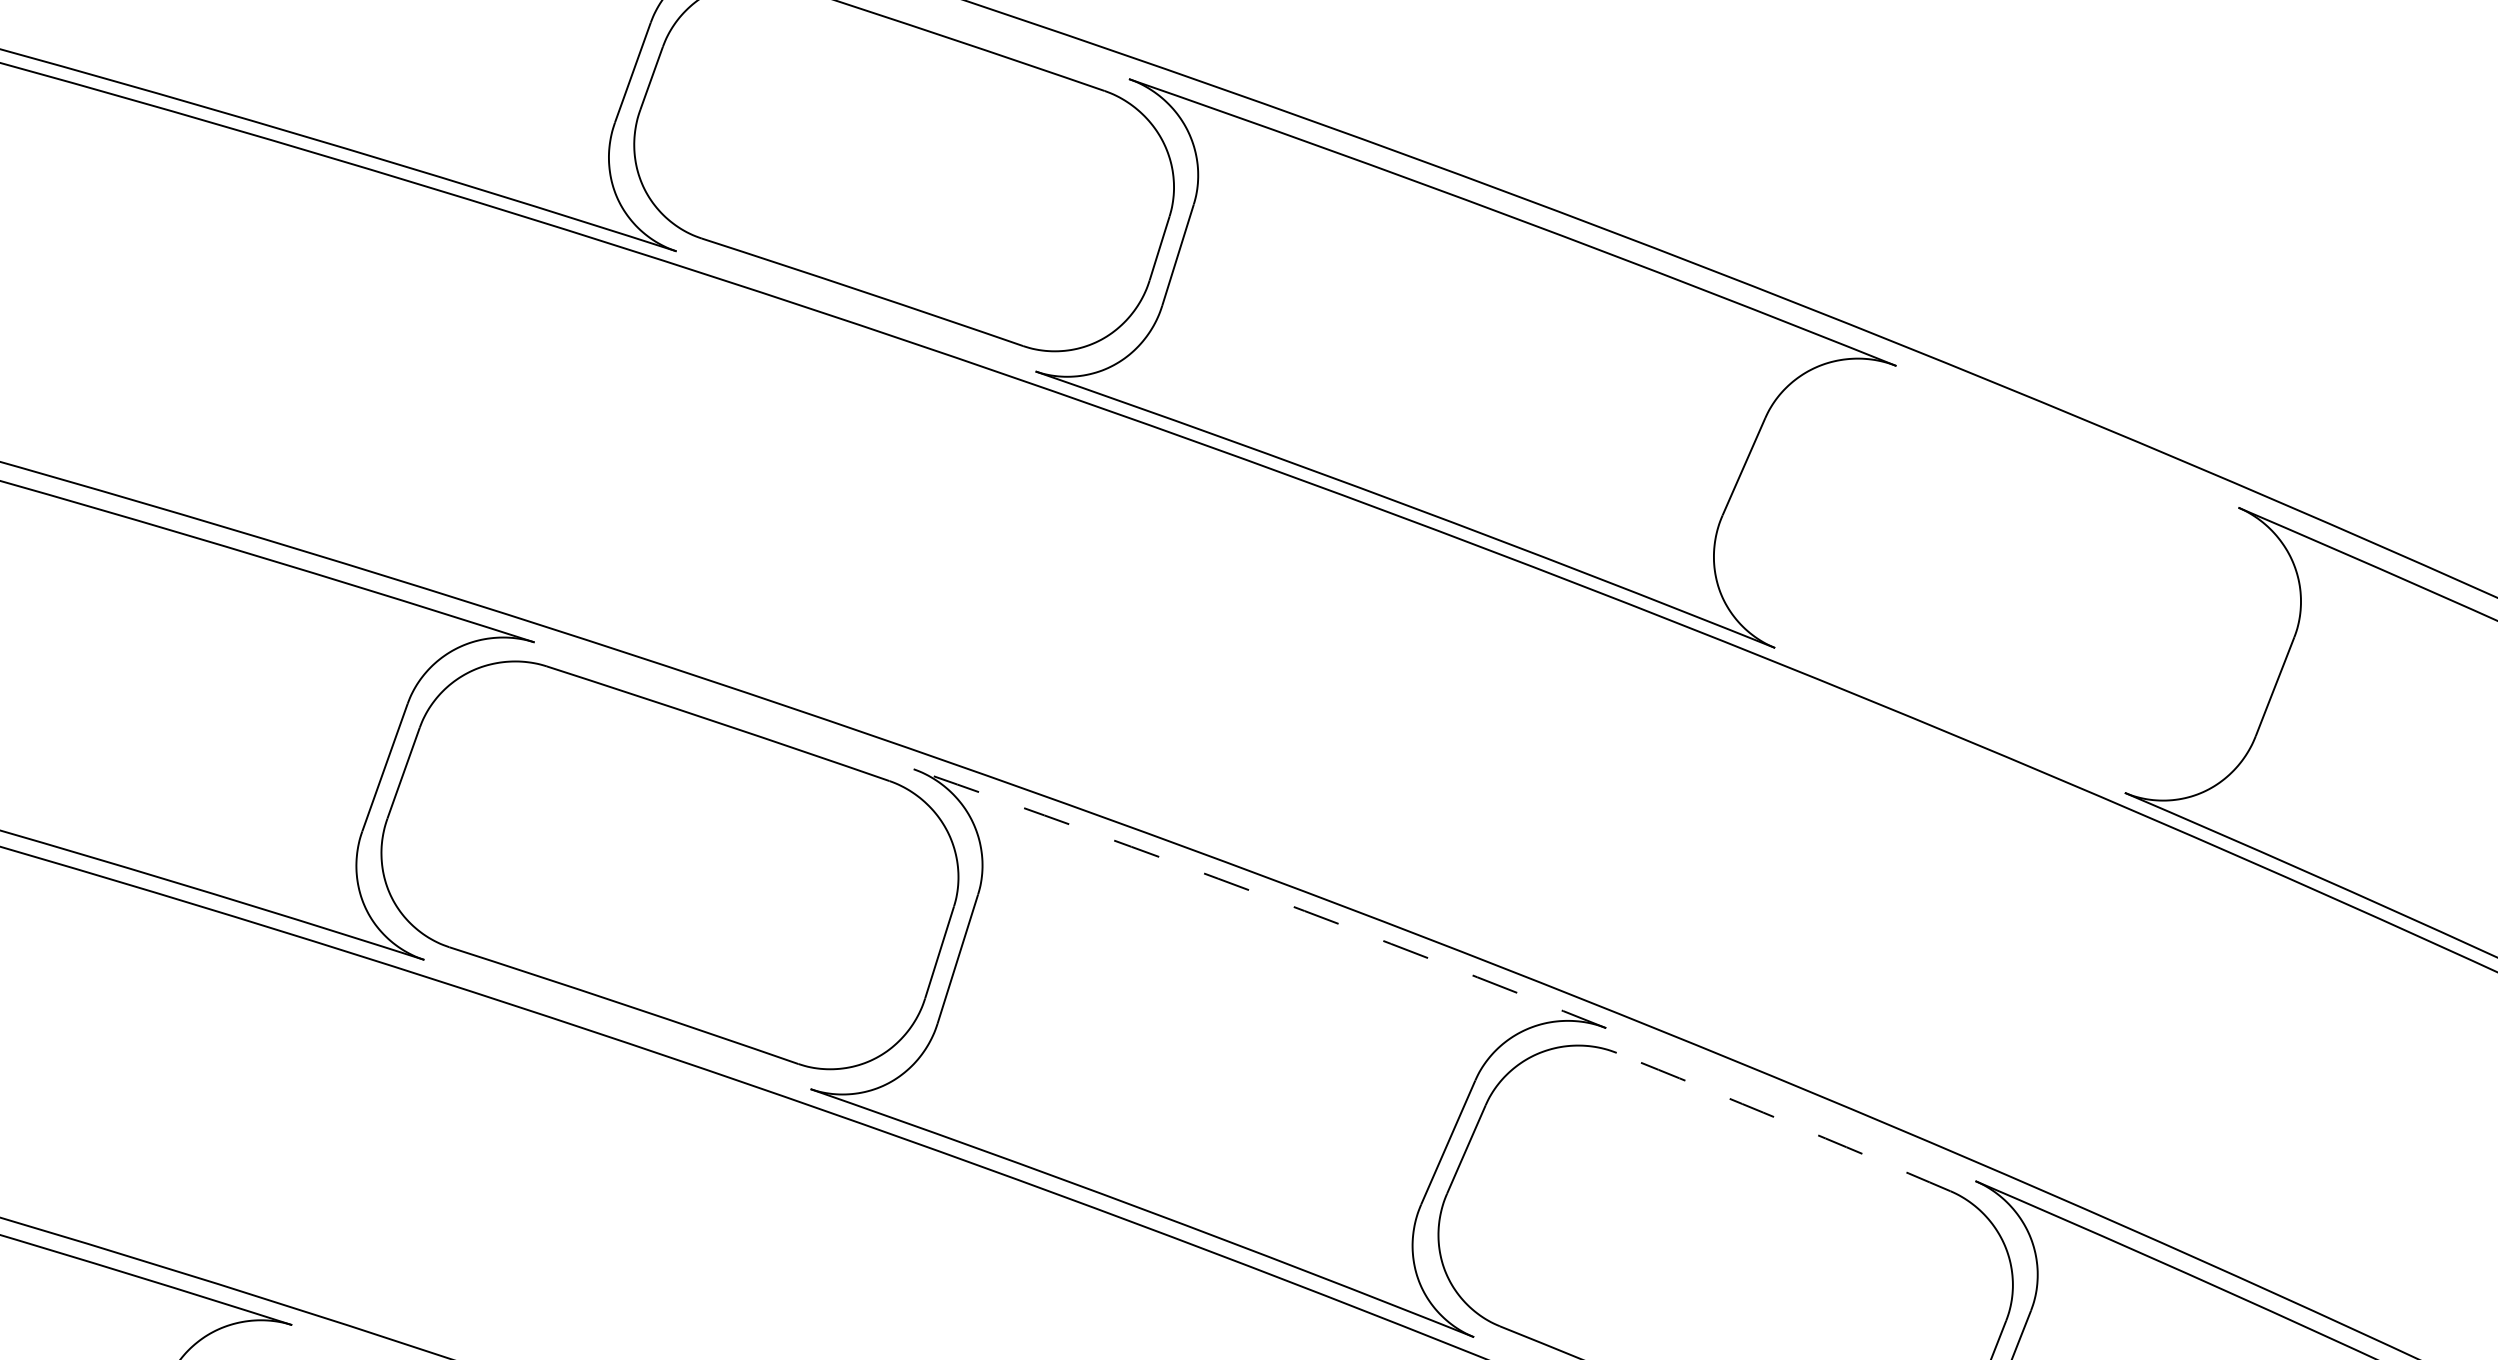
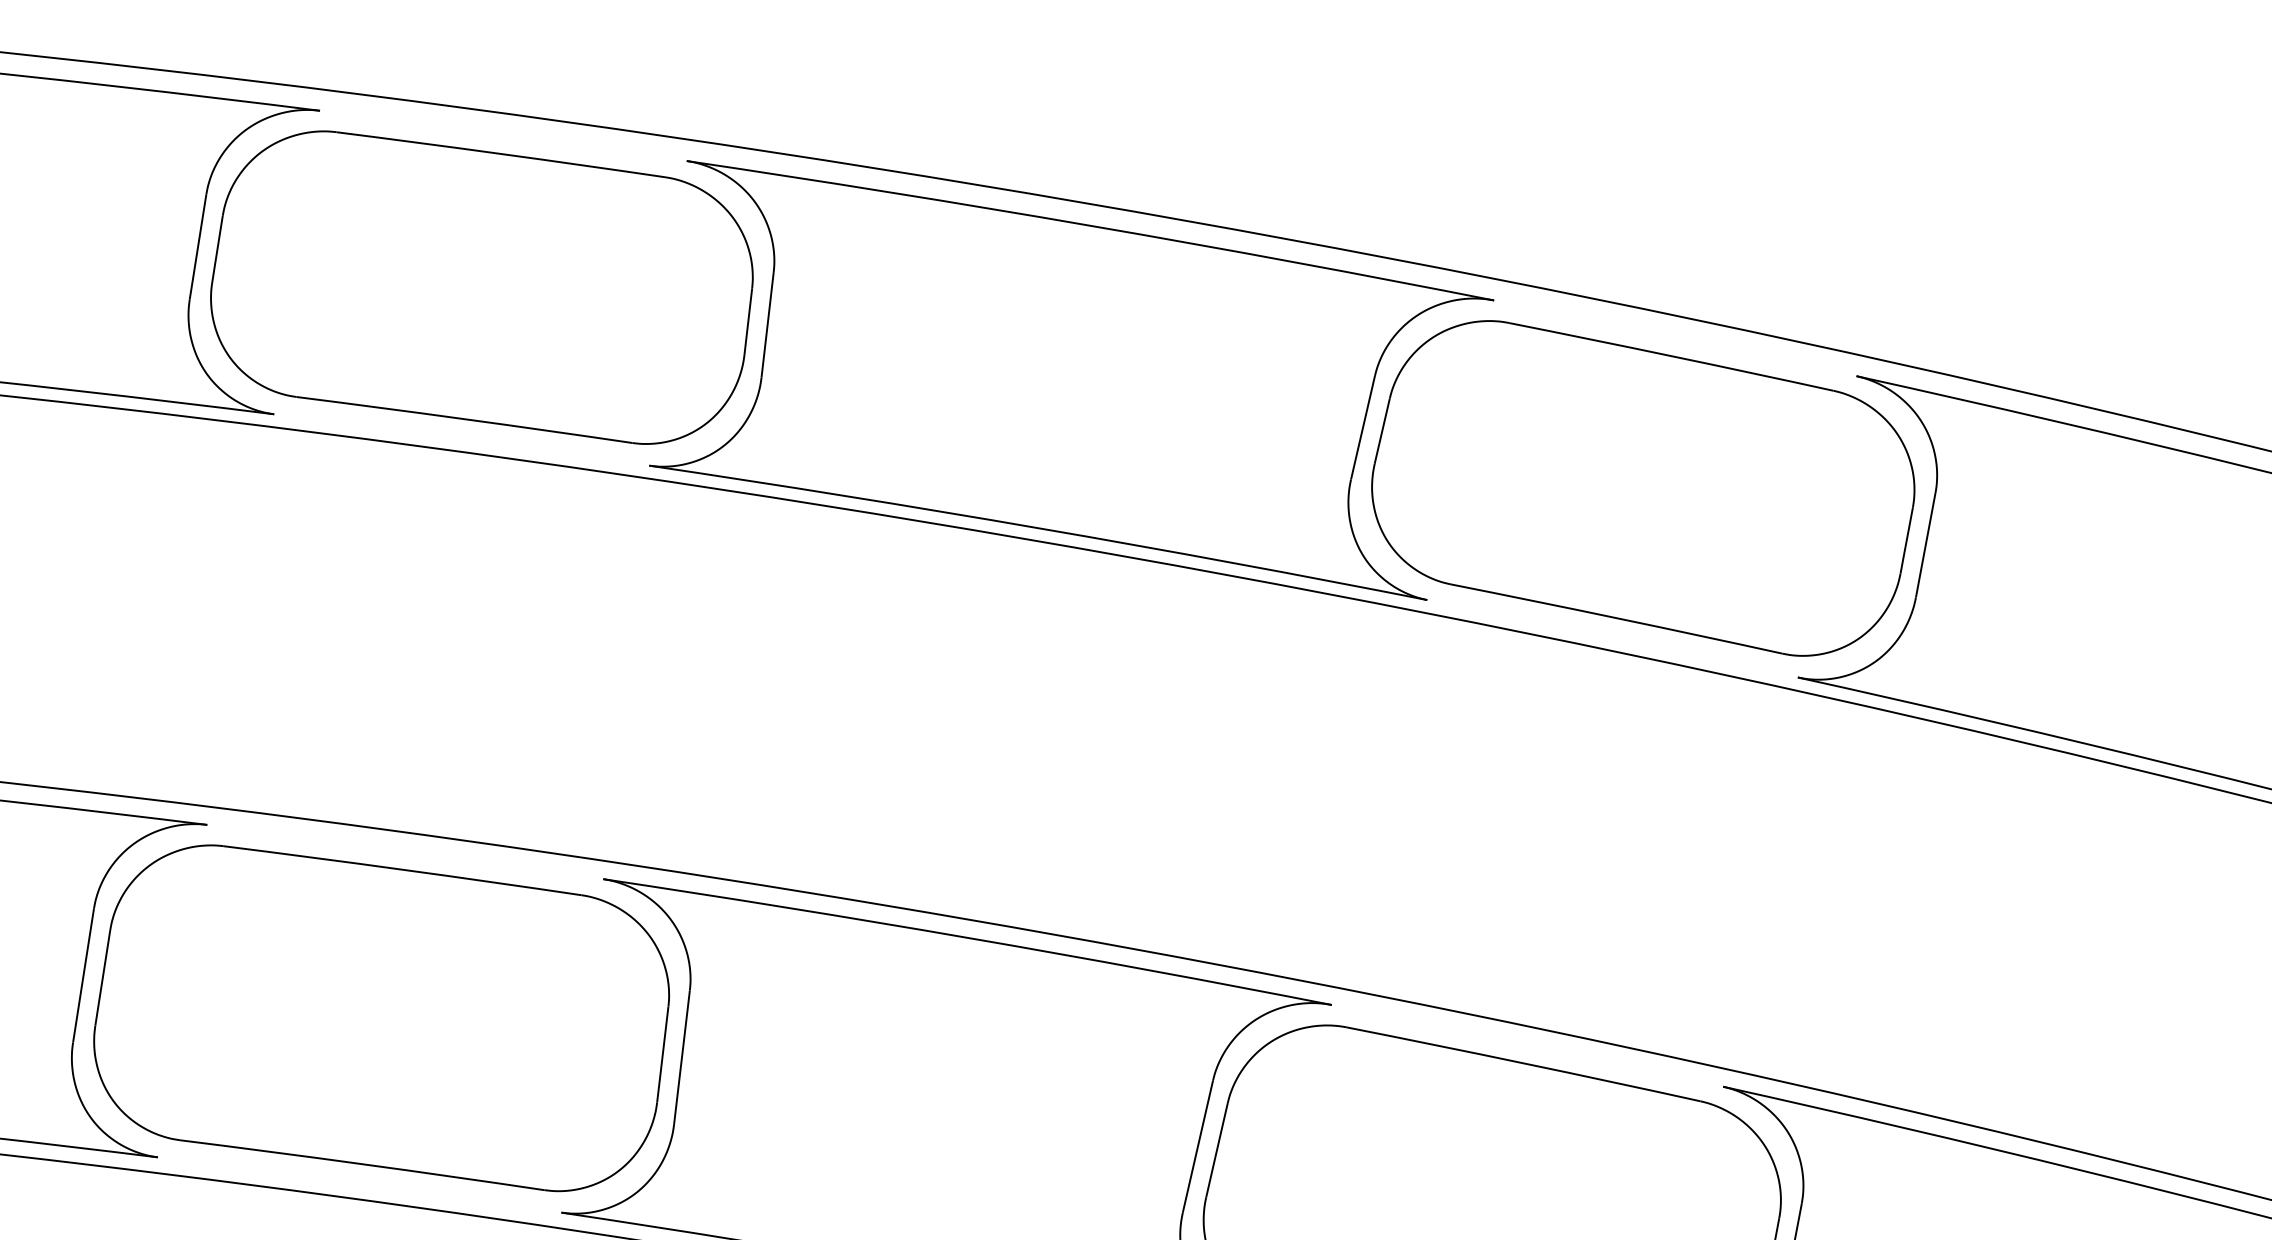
part: (2007, 578) -> (1642, 488), added
arc: (1261, 894) -> (968, 937), dashed -> solid
arc: (1784, 1121) -> (1524, 1063), dashed -> solid

